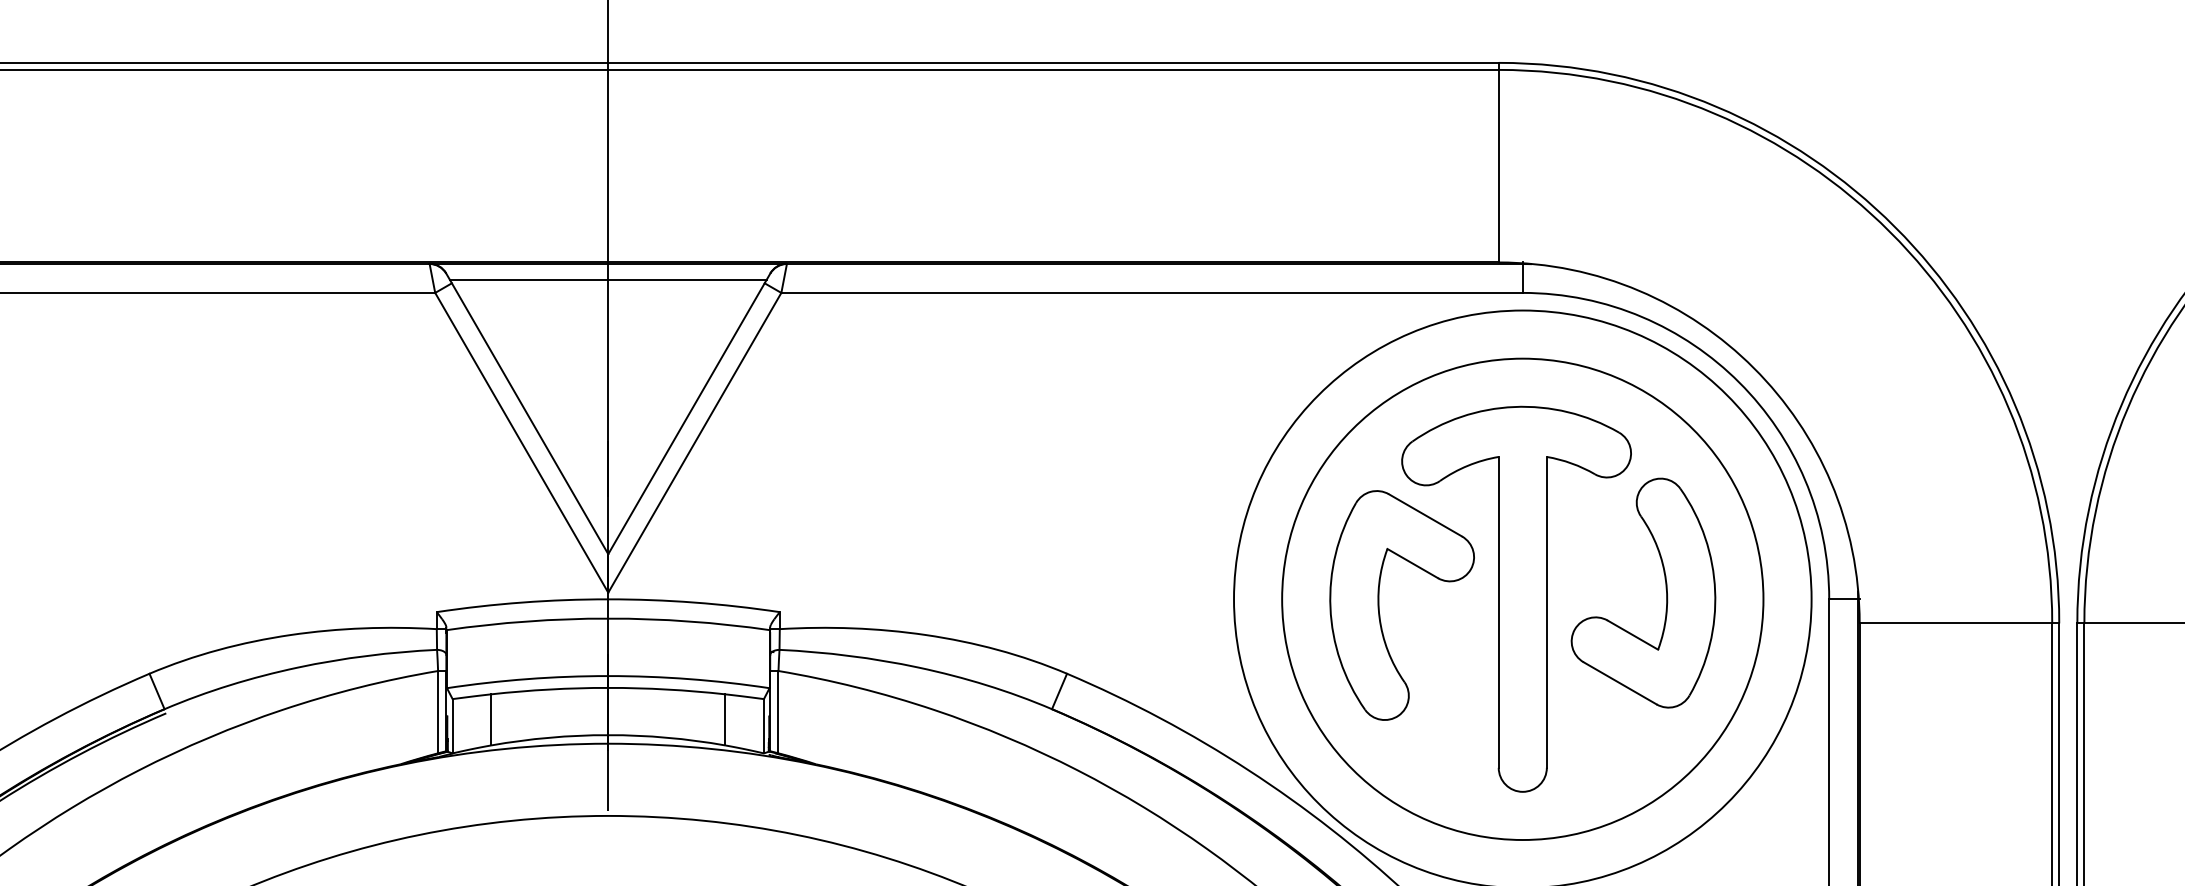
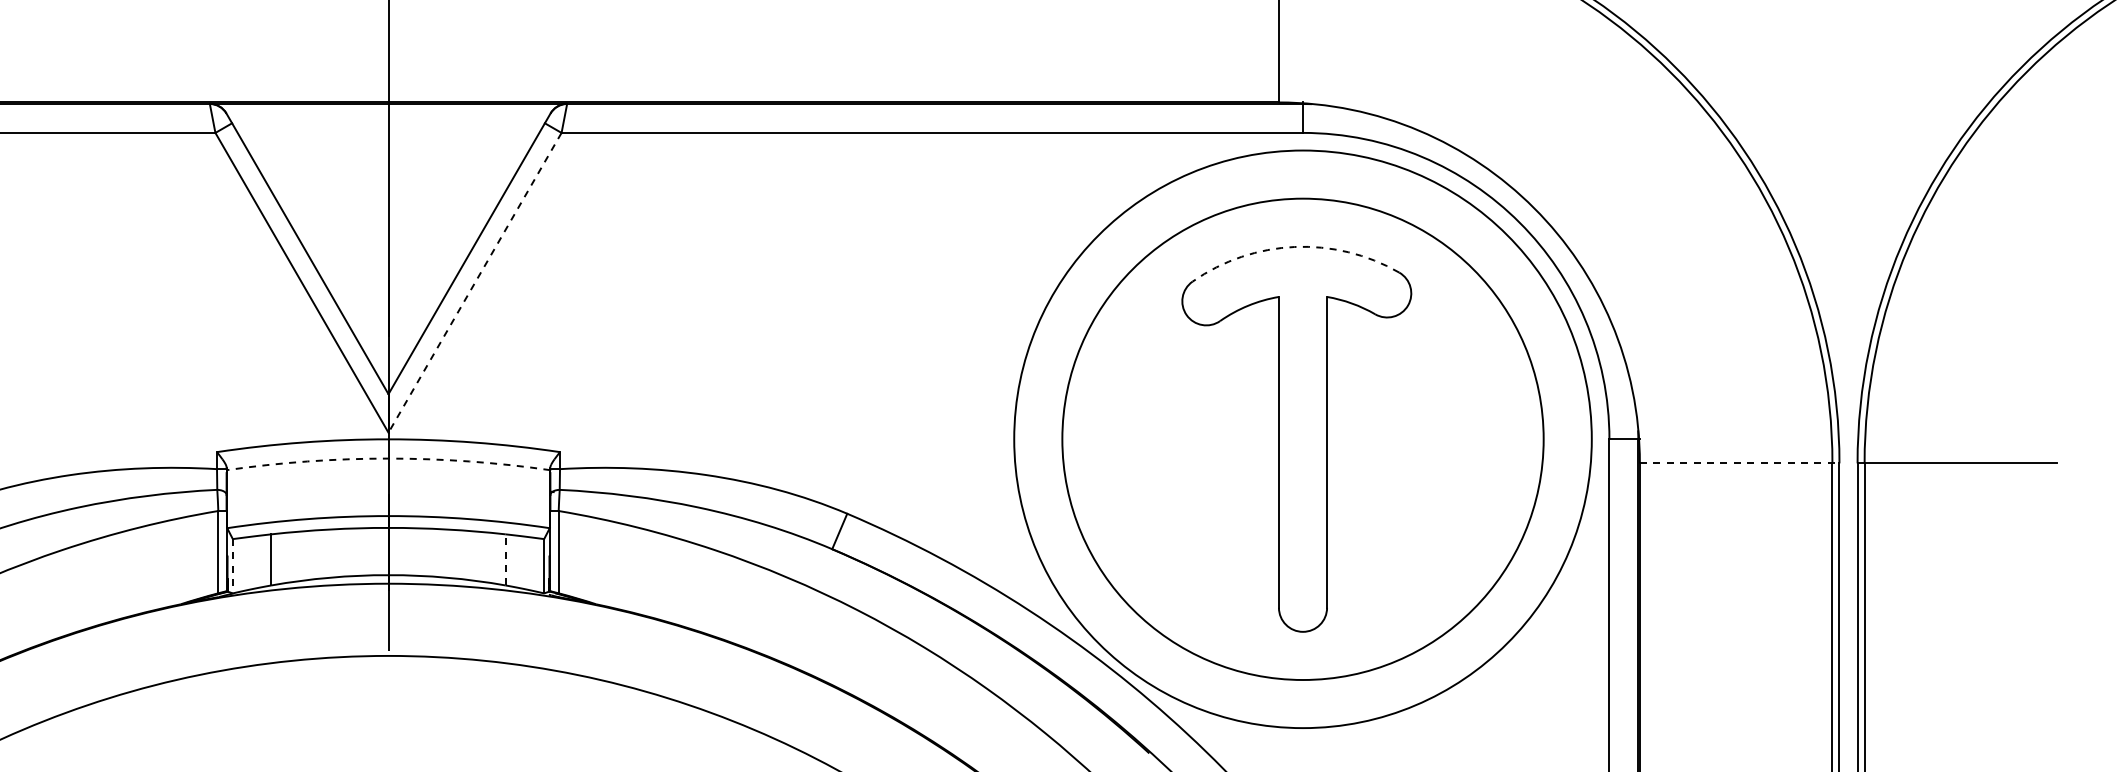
line: (607, 279) -> (387, 119), removed
arc: (1514, 406) -> (1294, 246), solid -> dashed
line: (694, 443) -> (474, 283), solid -> dashed
part: (1665, 589) -> (1445, 429), removed
part: (1379, 605) -> (1159, 445), removed
arc: (608, 618) -> (388, 458), solid -> dashed
line: (1959, 623) -> (1739, 463), solid -> dashed
line: (725, 719) -> (505, 559), solid -> dashed
line: (452, 726) -> (232, 566), solid -> dashed

